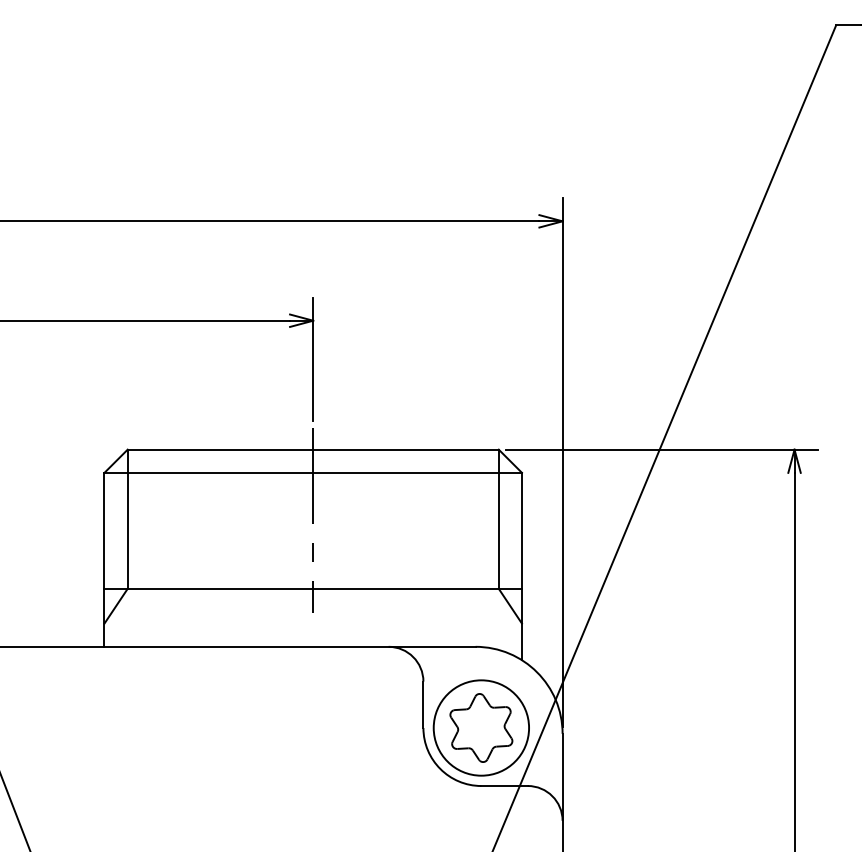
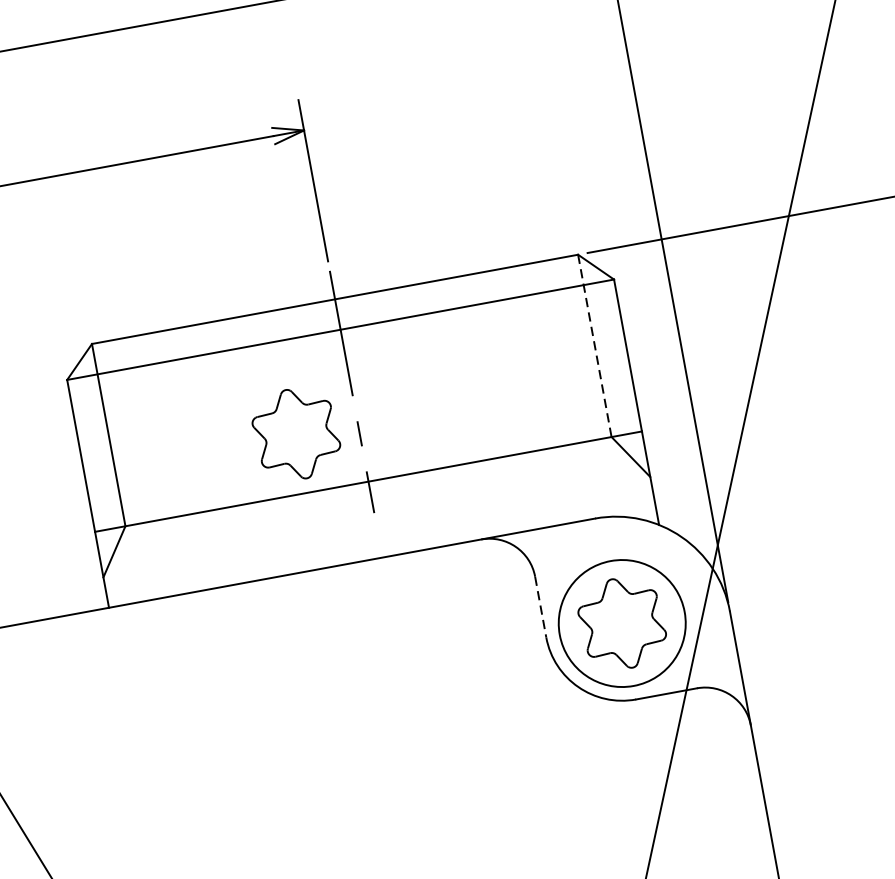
line: (498, 519) -> (594, 346), solid -> dashed
part: (266, 543) -> (296, 433), added
line: (423, 705) -> (540, 607), solid -> dashed

